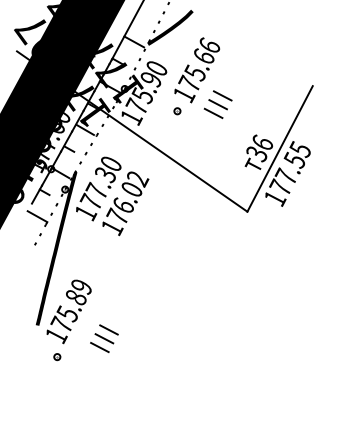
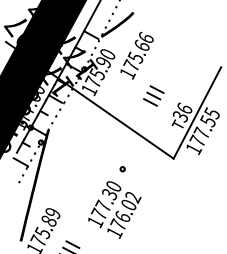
part: (217, 104) -> (153, 95), moved
part: (177, 111) -> (122, 169), moved
text: (112, 196) -> (114, 210), moved

